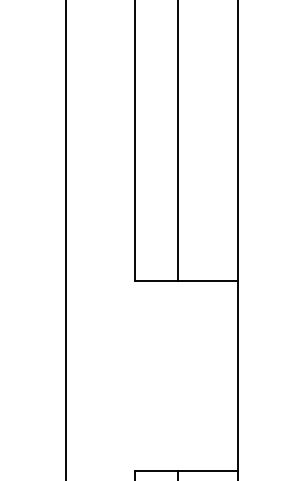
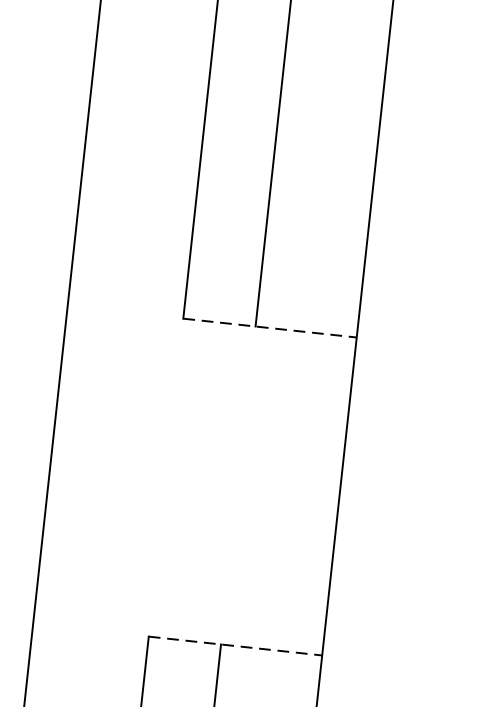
line: (186, 280) -> (269, 327), solid -> dashed
line: (186, 471) -> (235, 646), solid -> dashed

